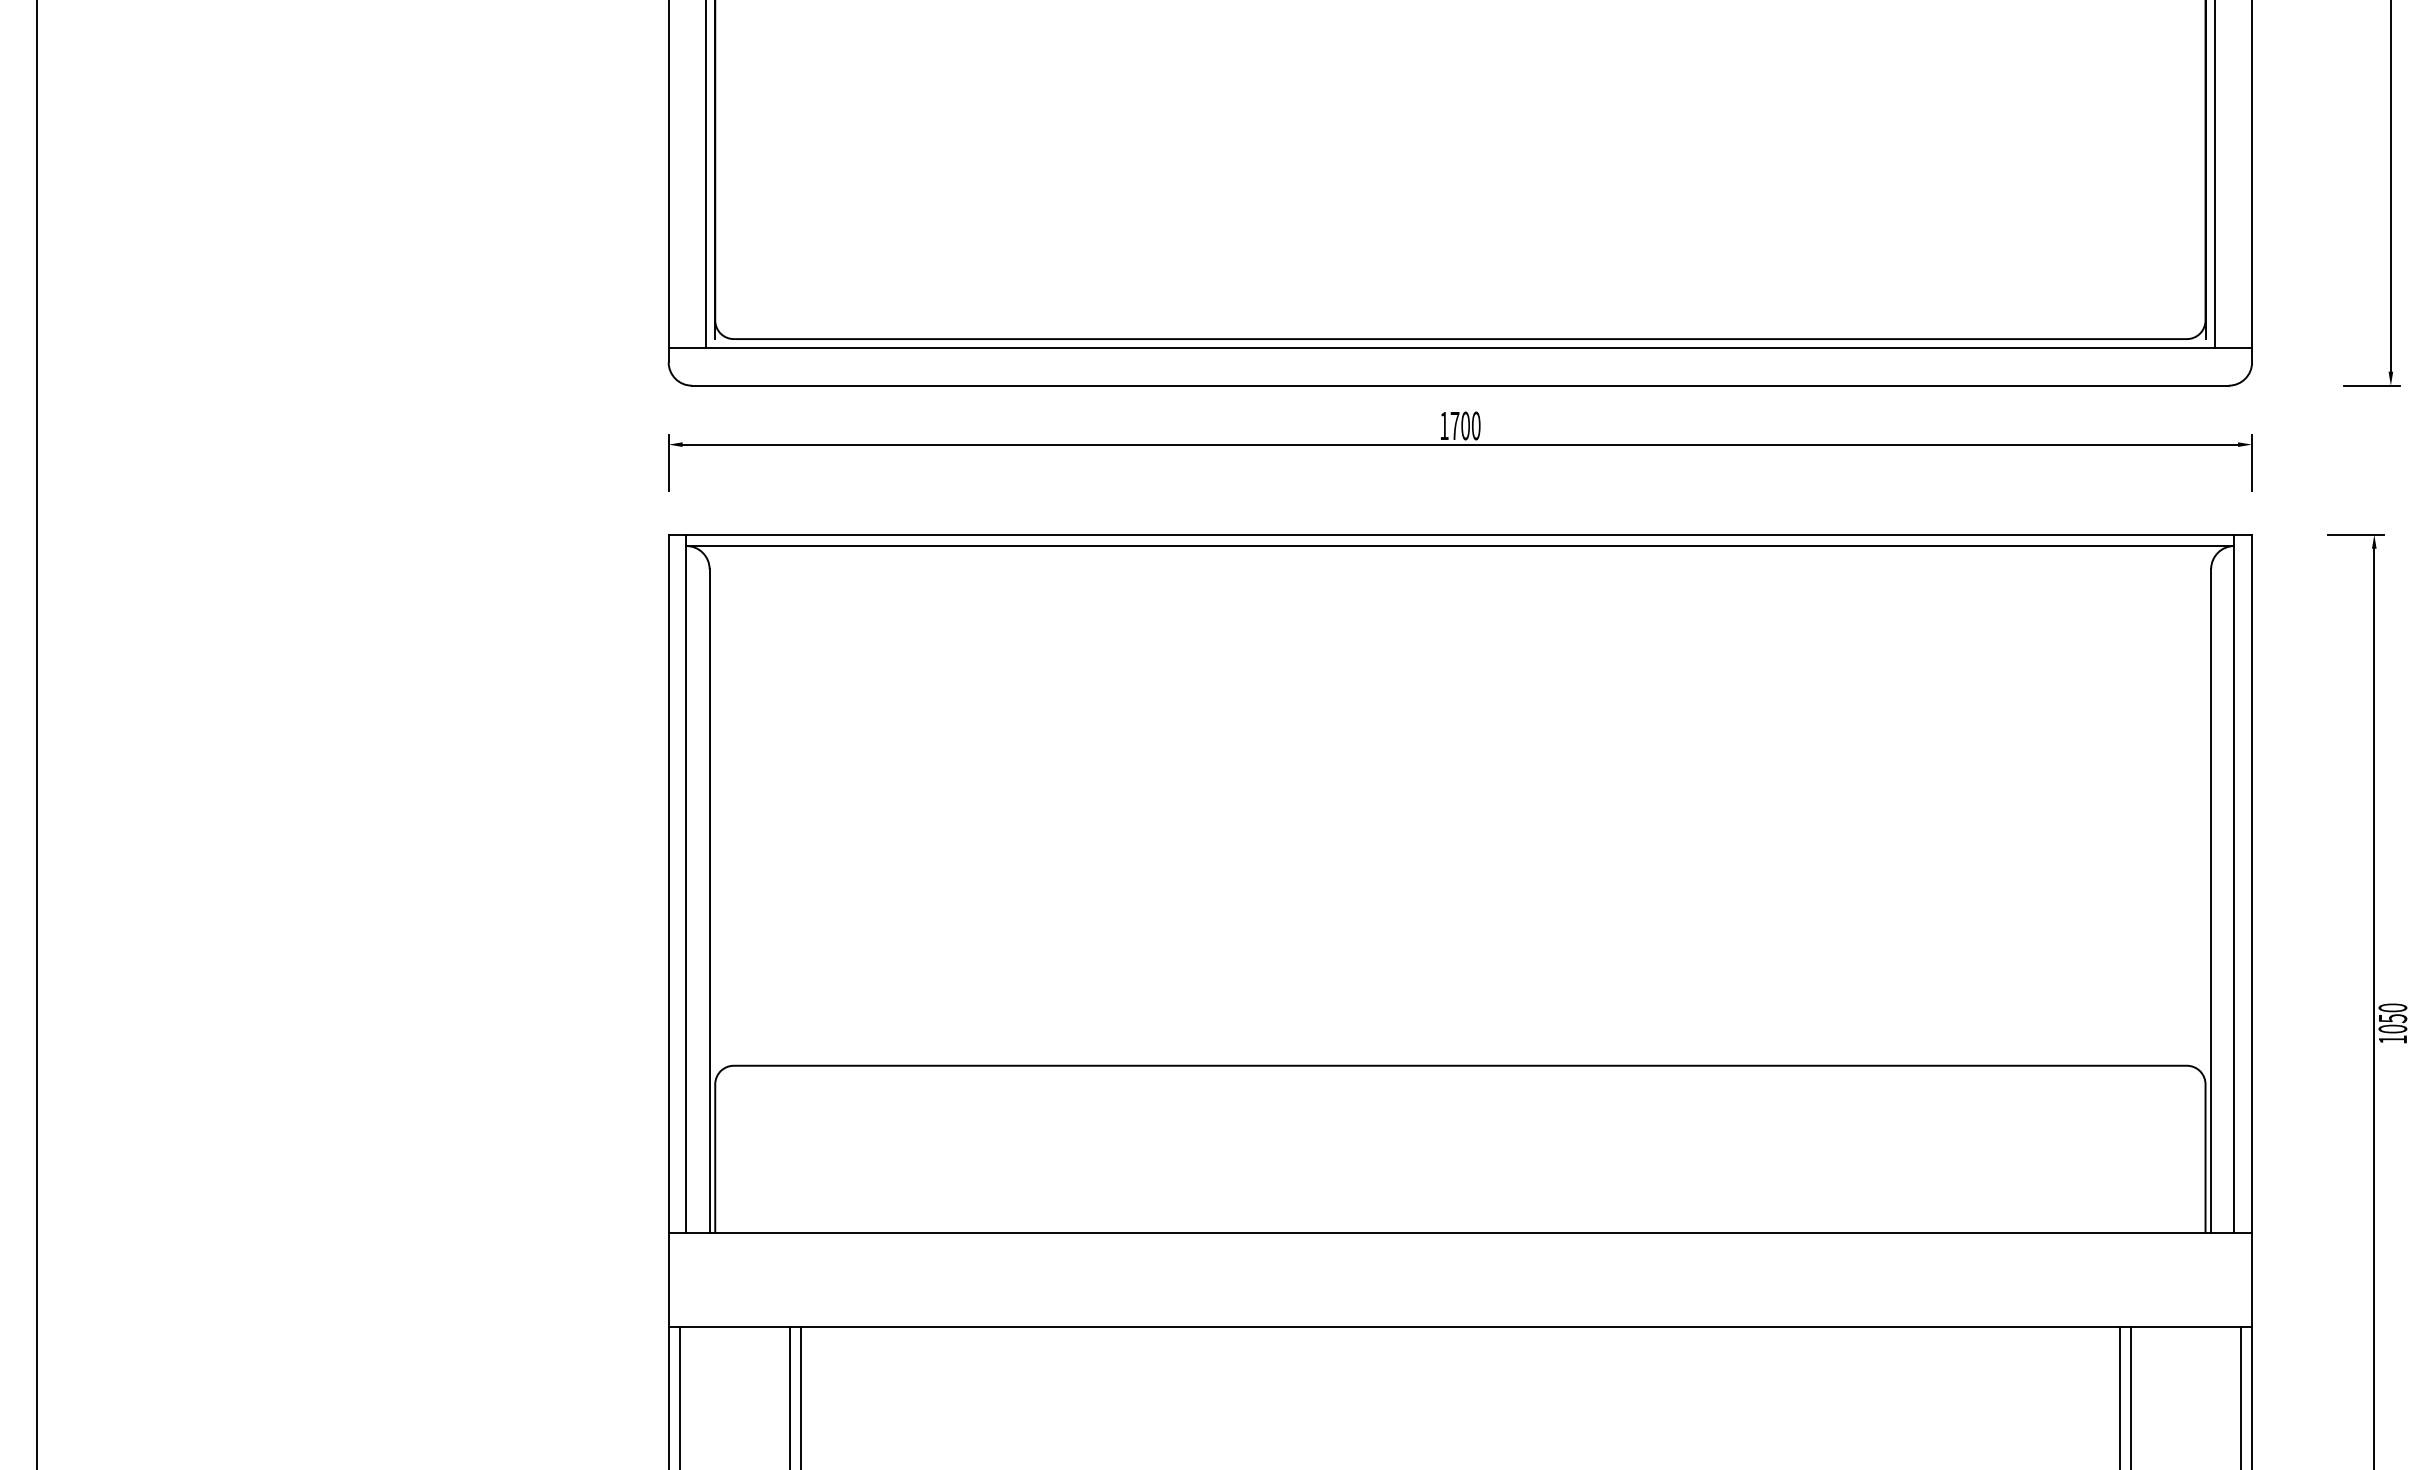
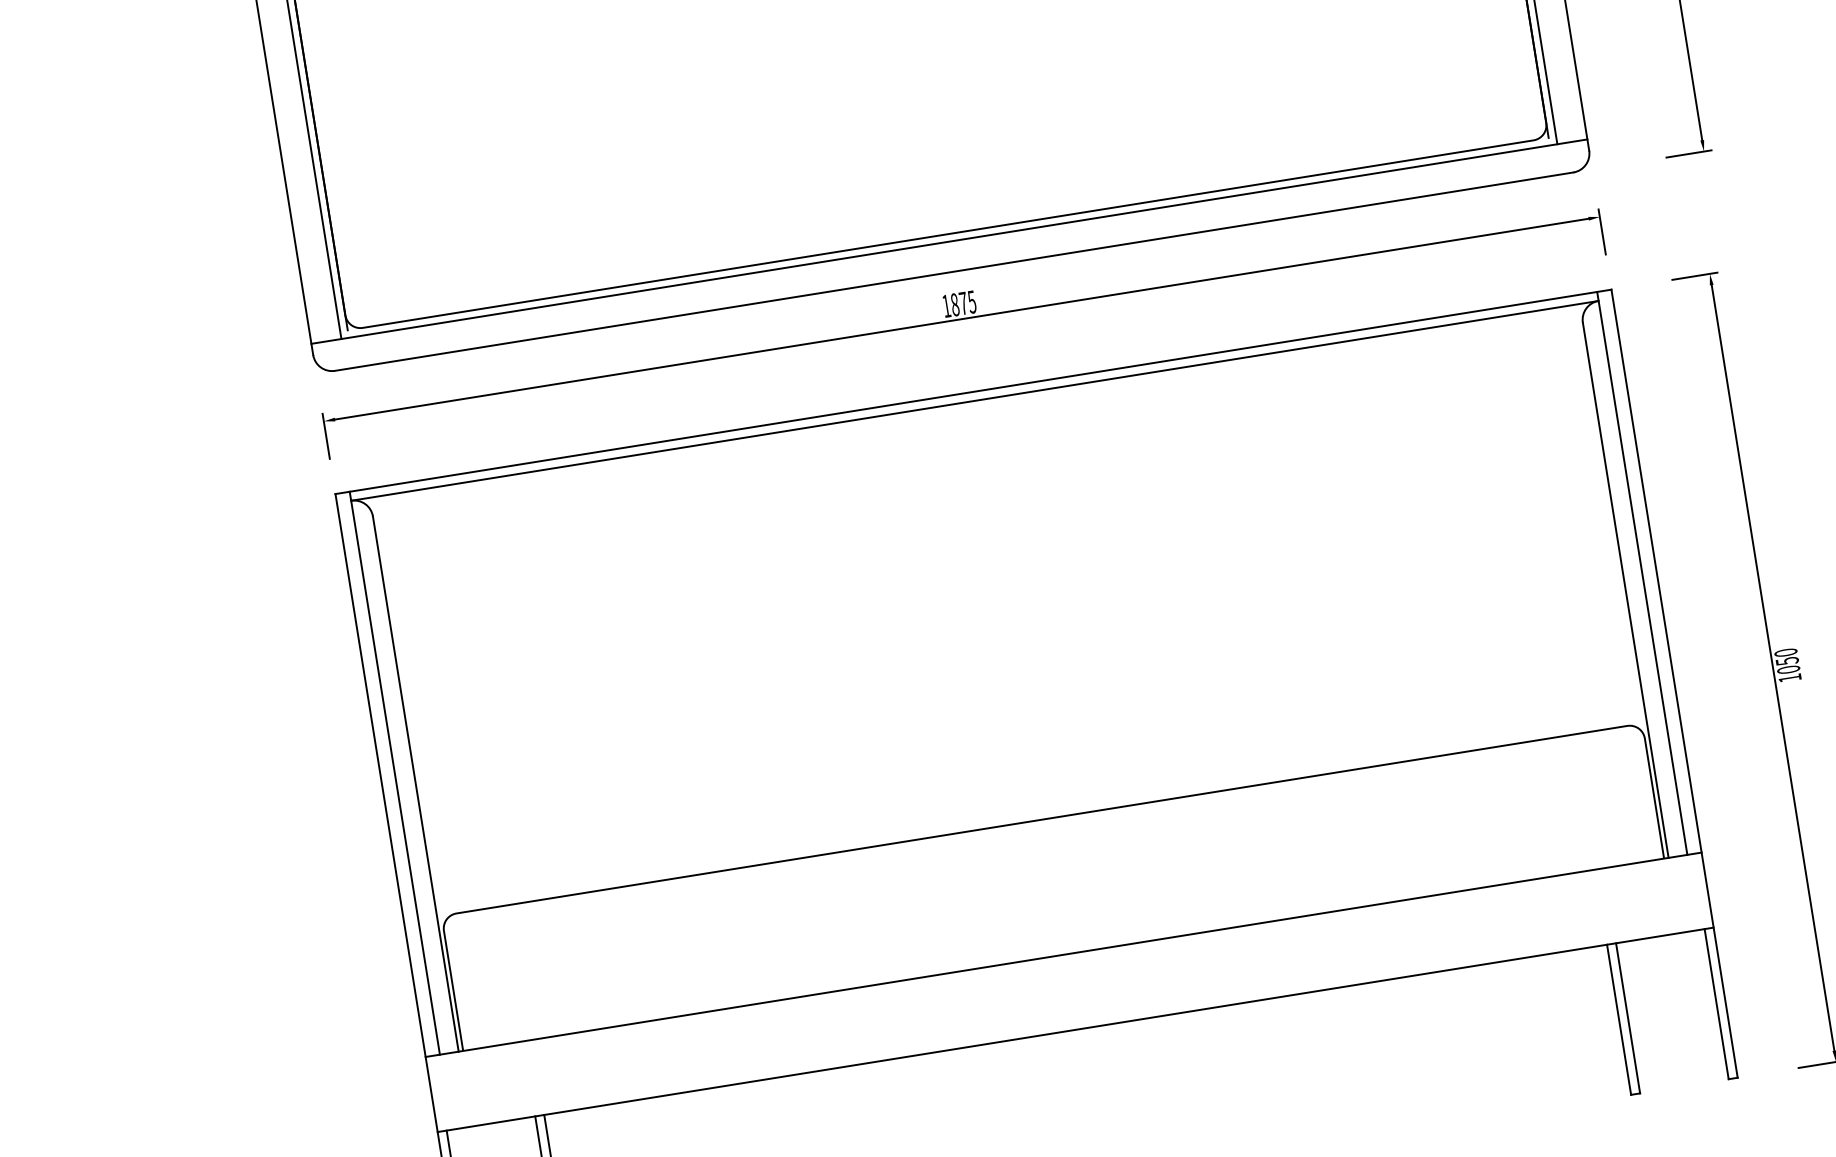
text: (1465, 425) -> (963, 303), 1700 -> 1875

